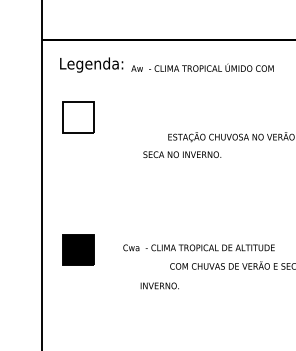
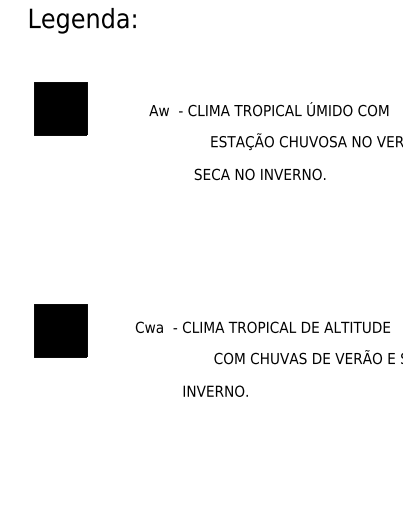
text: (202, 67) -> (268, 108), moved
fill: (78, 117) -> (60, 108), added
text: (182, 154) -> (260, 174), moved
text: (159, 285) -> (215, 390), moved

